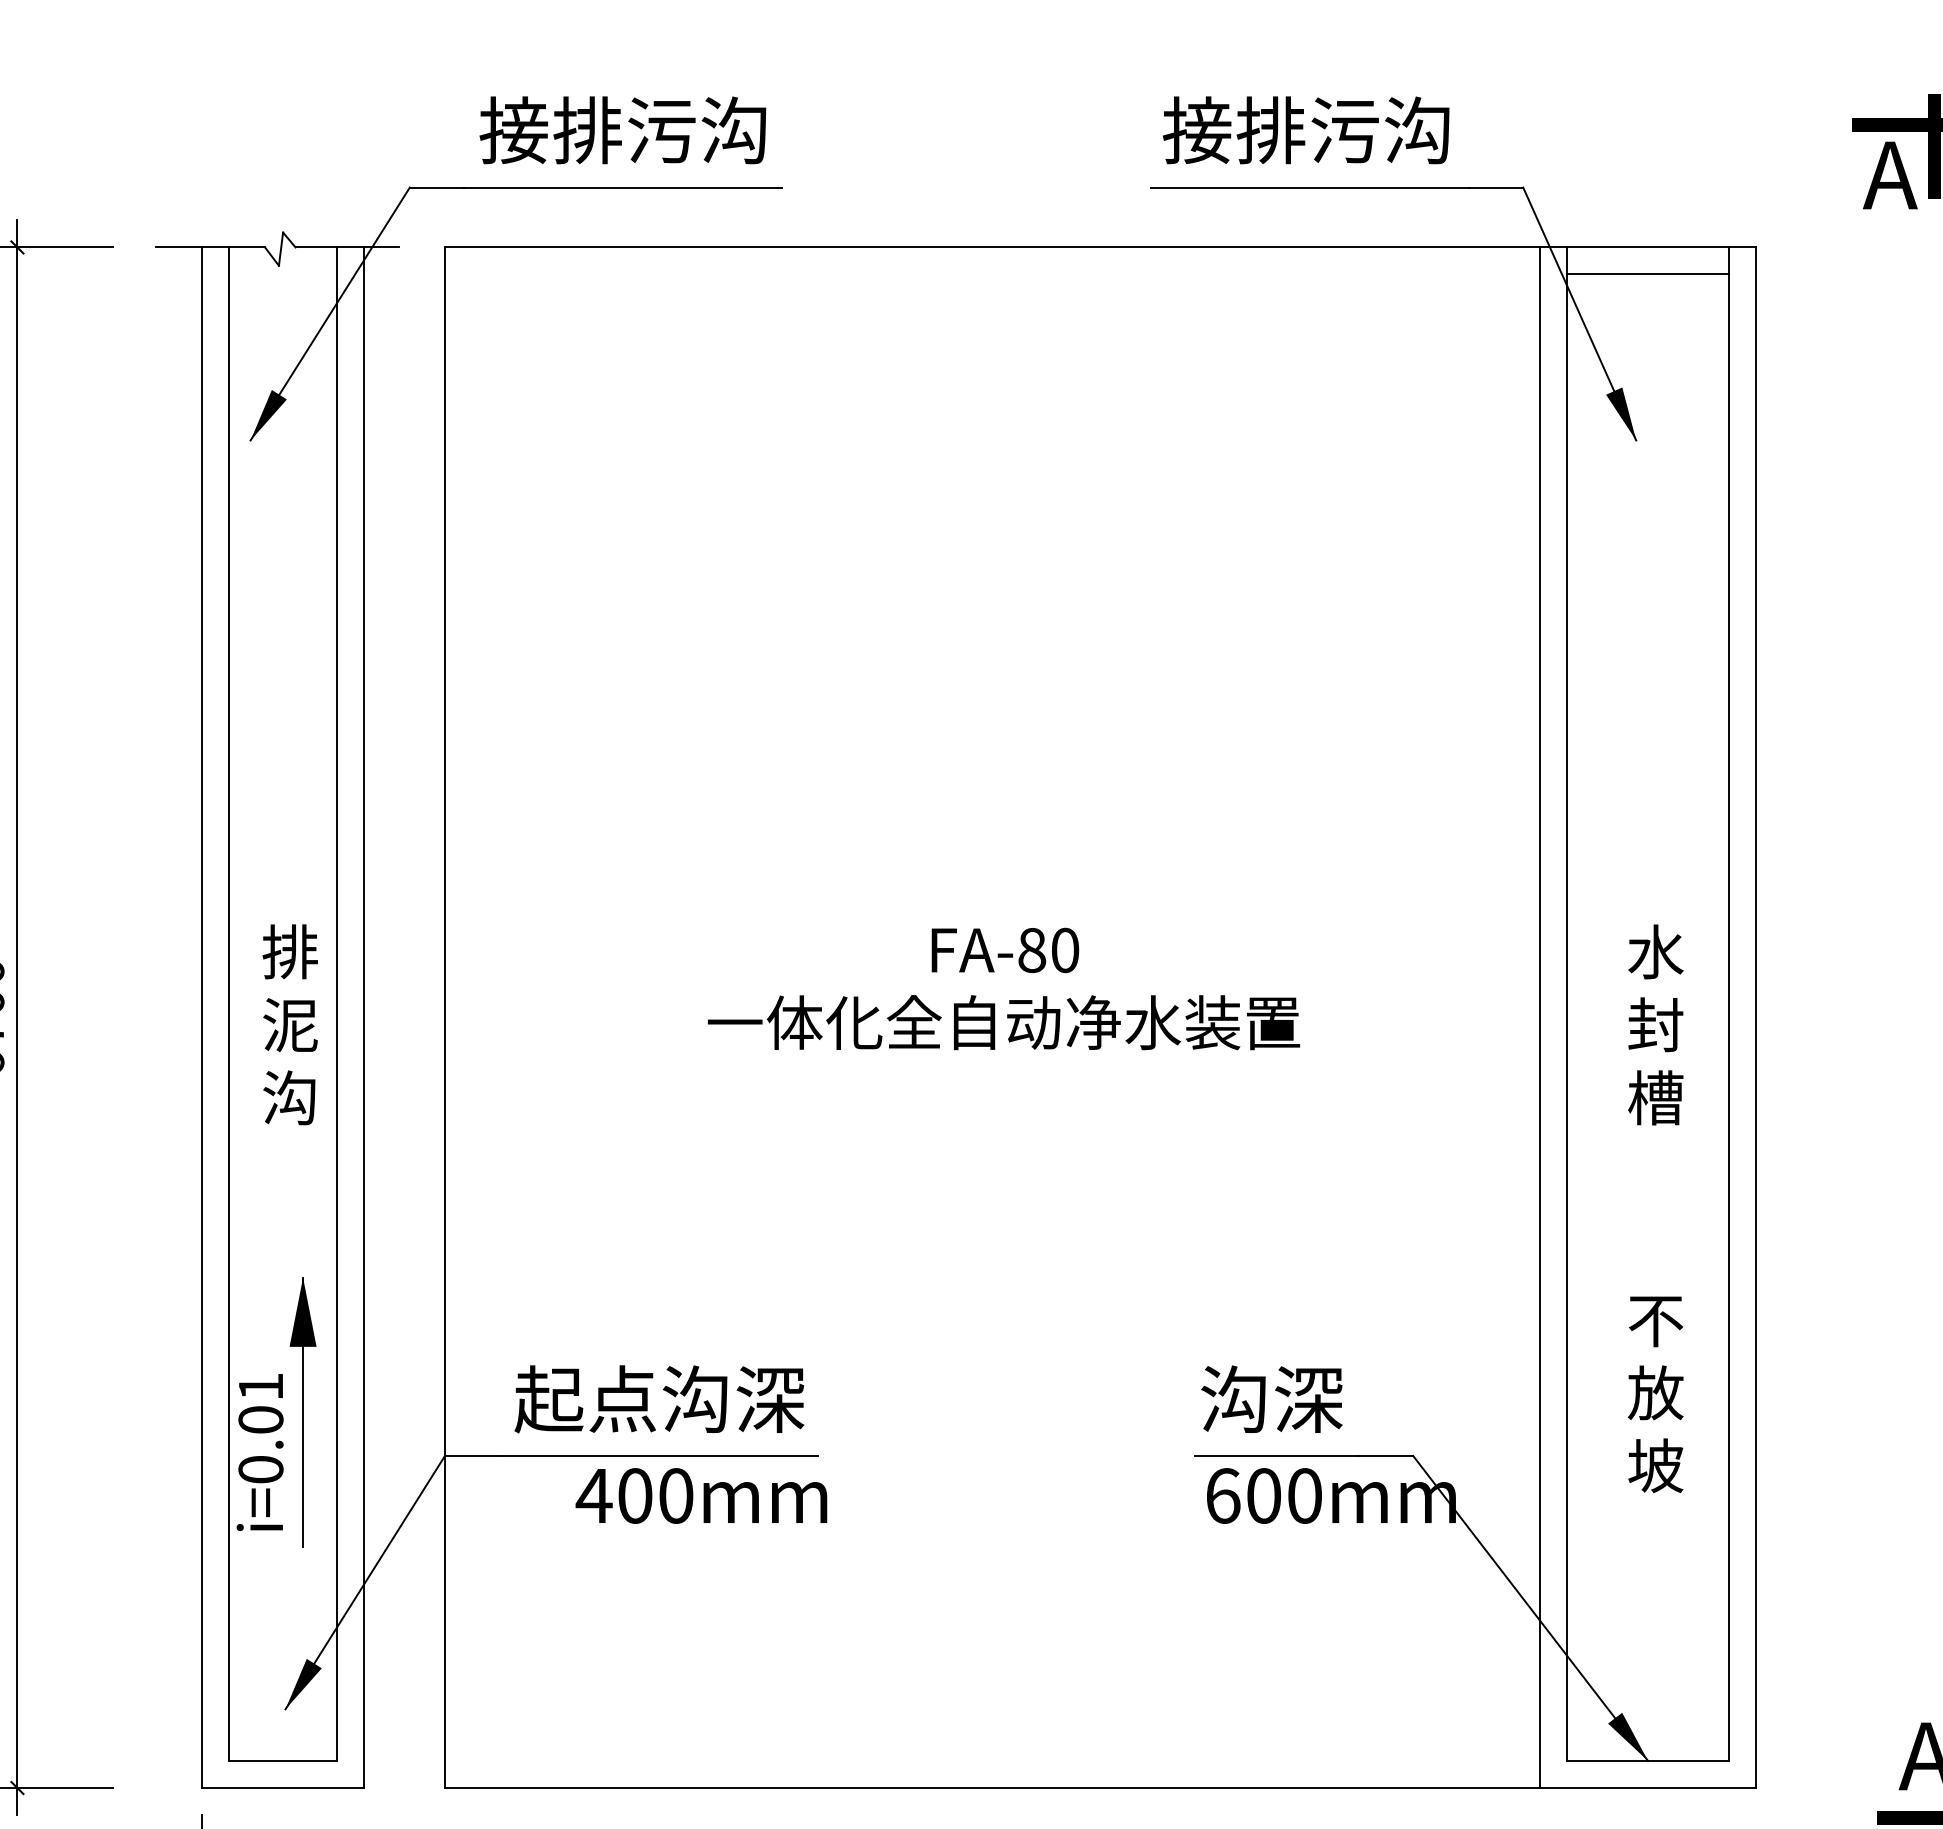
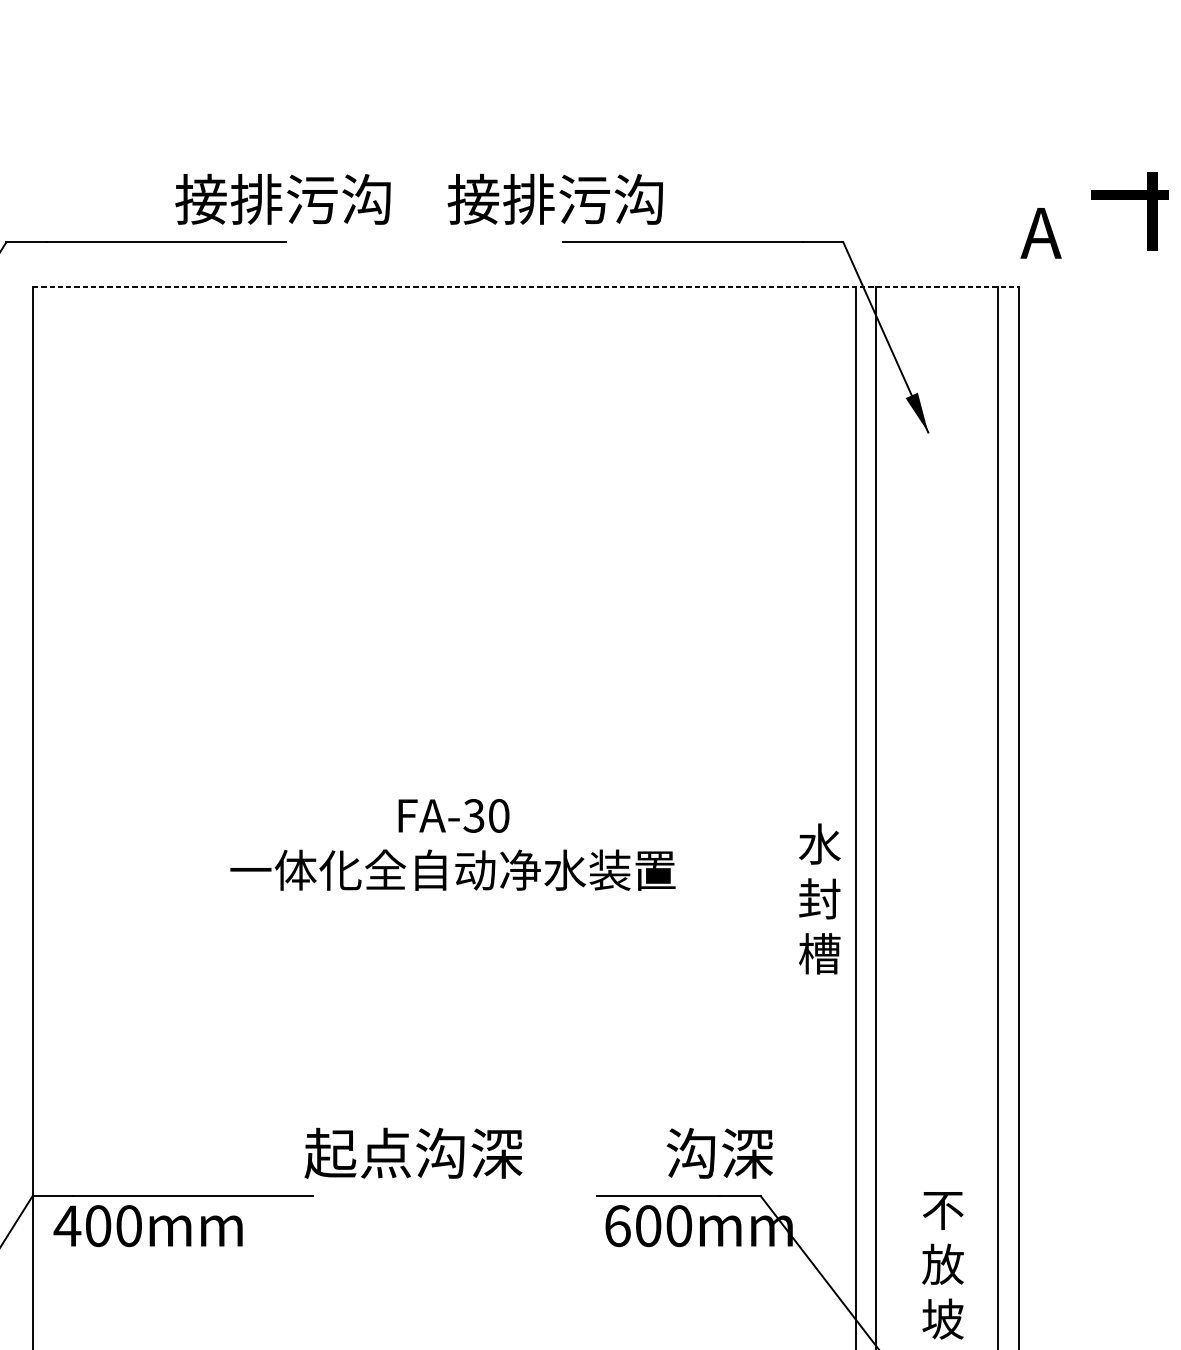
text: (622, 130) -> (282, 199), moved
text: (1306, 130) -> (555, 199), moved
text: (1890, 175) -> (1041, 233), moved
line: (1101, 247) -> (526, 287), solid -> dashed
line: (1648, 274) -> (937, 307), removed
text: (1031, 949) -> (473, 815), FA-80 -> FA-30
text: (1655, 1024) -> (819, 898), moved
text: (1655, 1394) -> (942, 1265), moved
text: (1271, 1398) -> (719, 1152), moved
text: (659, 1399) -> (413, 1153), moved
text: (701, 1495) -> (148, 1225), moved

